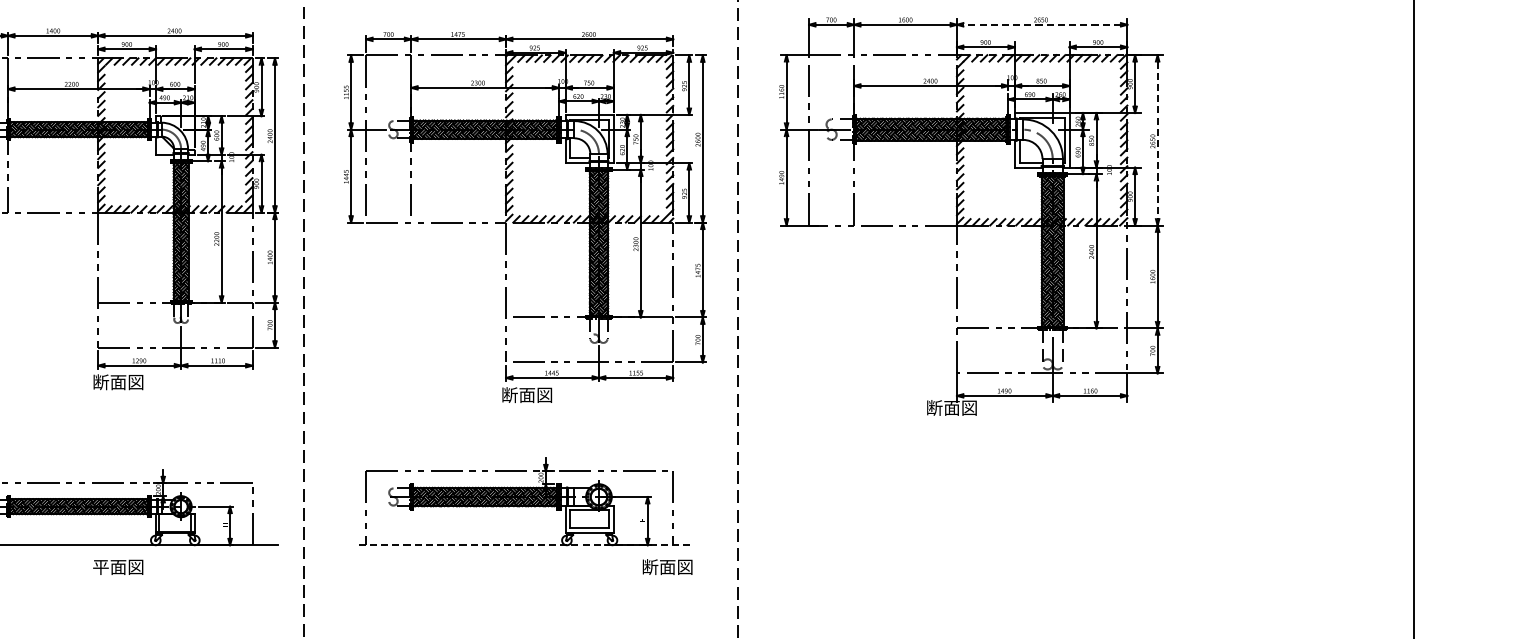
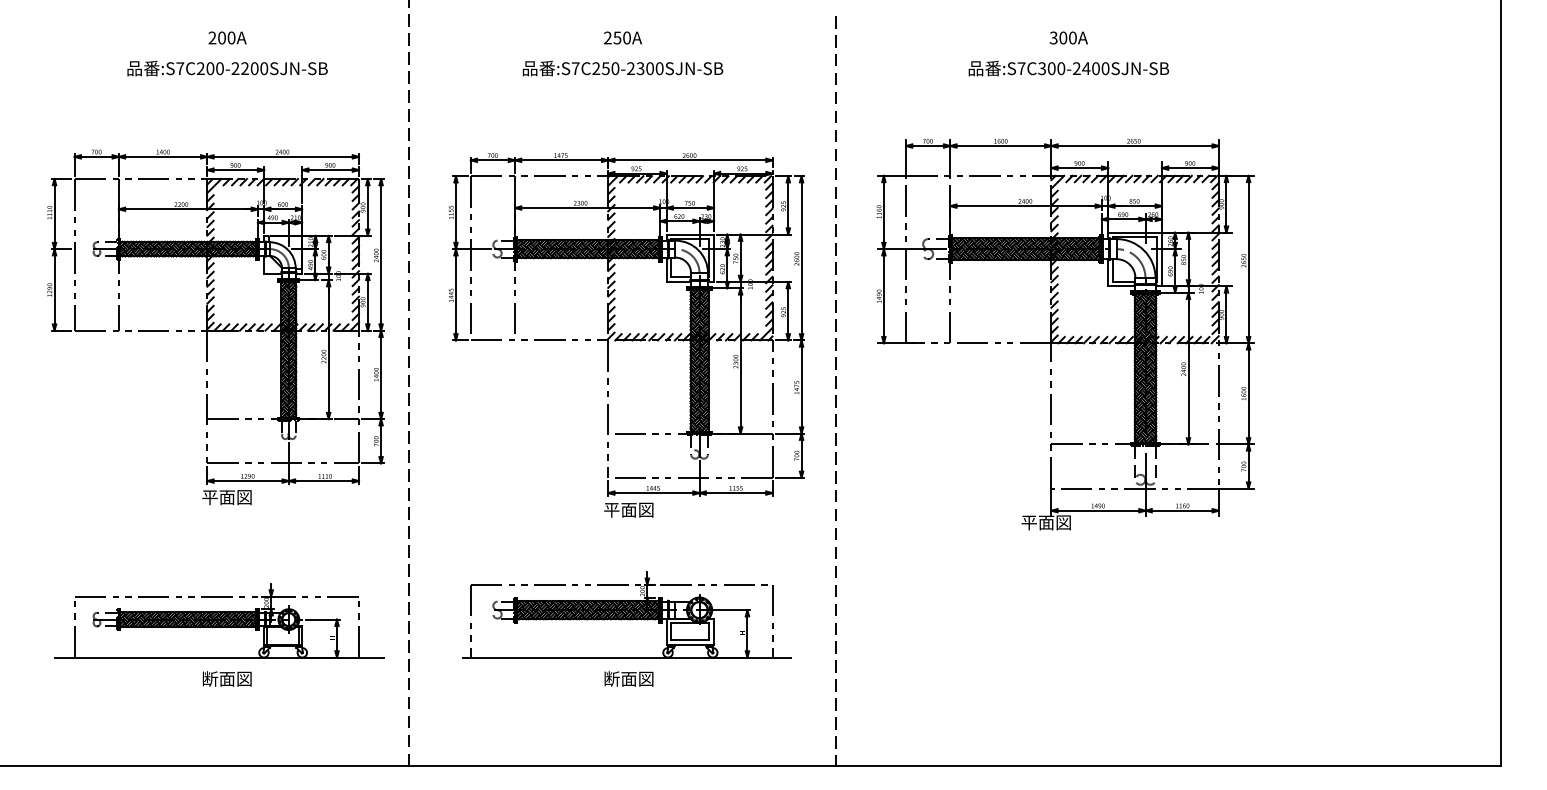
line: (1041, 25) -> (1134, 146), dashed -> solid
line: (1157, 141) -> (1248, 260), dashed -> solid
text: (101, 382) -> (210, 497), 断面図 -> 平面図
text: (509, 394) -> (611, 509), 断面図 -> 平面図
text: (934, 407) -> (1029, 522), 断面図 -> 平面図
line: (525, 545) -> (627, 657), dashed -> solid
text: (101, 566) -> (210, 678), 平面図 -> 断面図
text: (667, 566) -> (628, 678), moved

